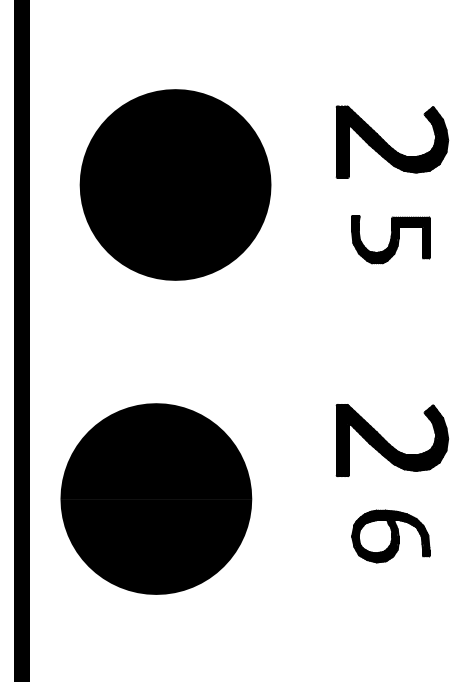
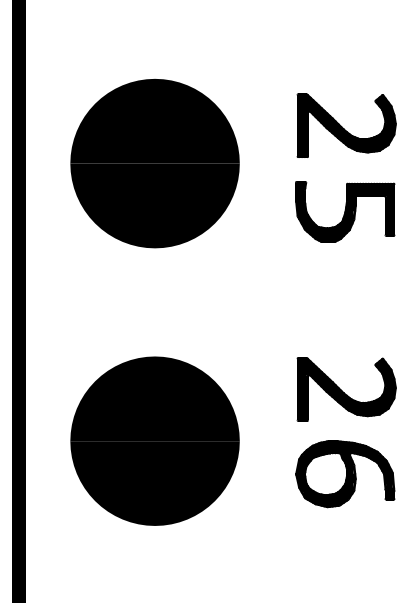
part: (391, 239) -> (345, 211), size x1.43
part: (155, 498) -> (154, 440), moved
part: (391, 536) -> (345, 474), size x1.43

